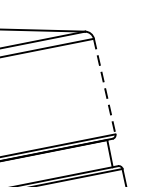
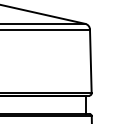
line: (104, 86) -> (90, 61), dashed -> solid

